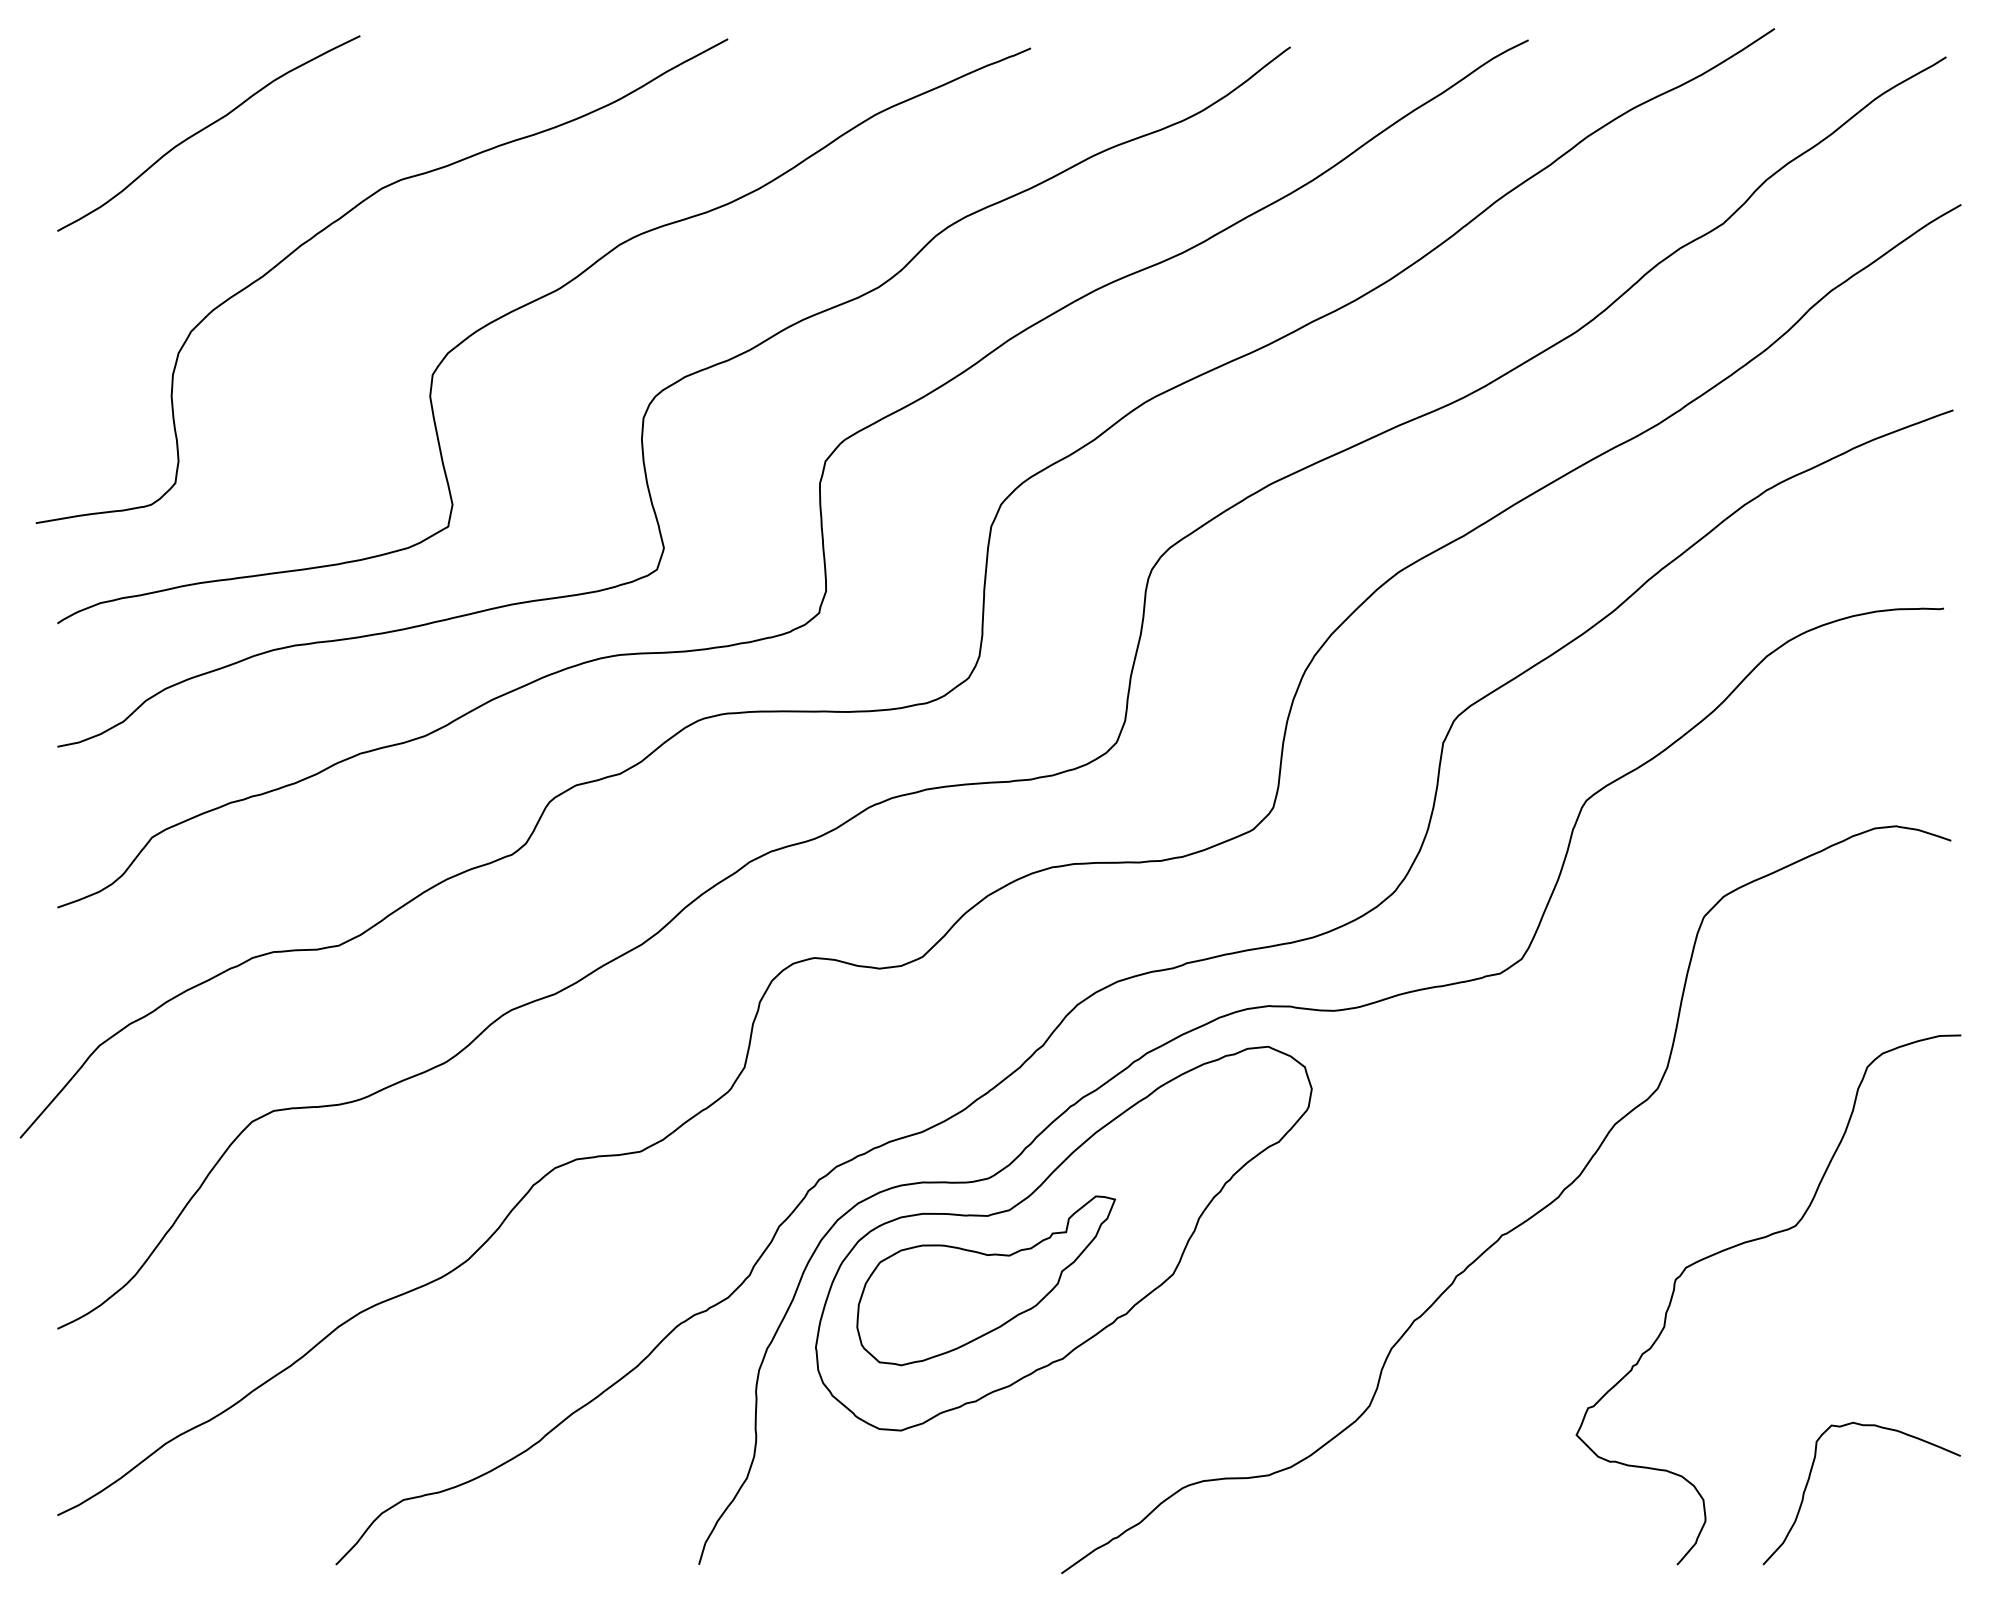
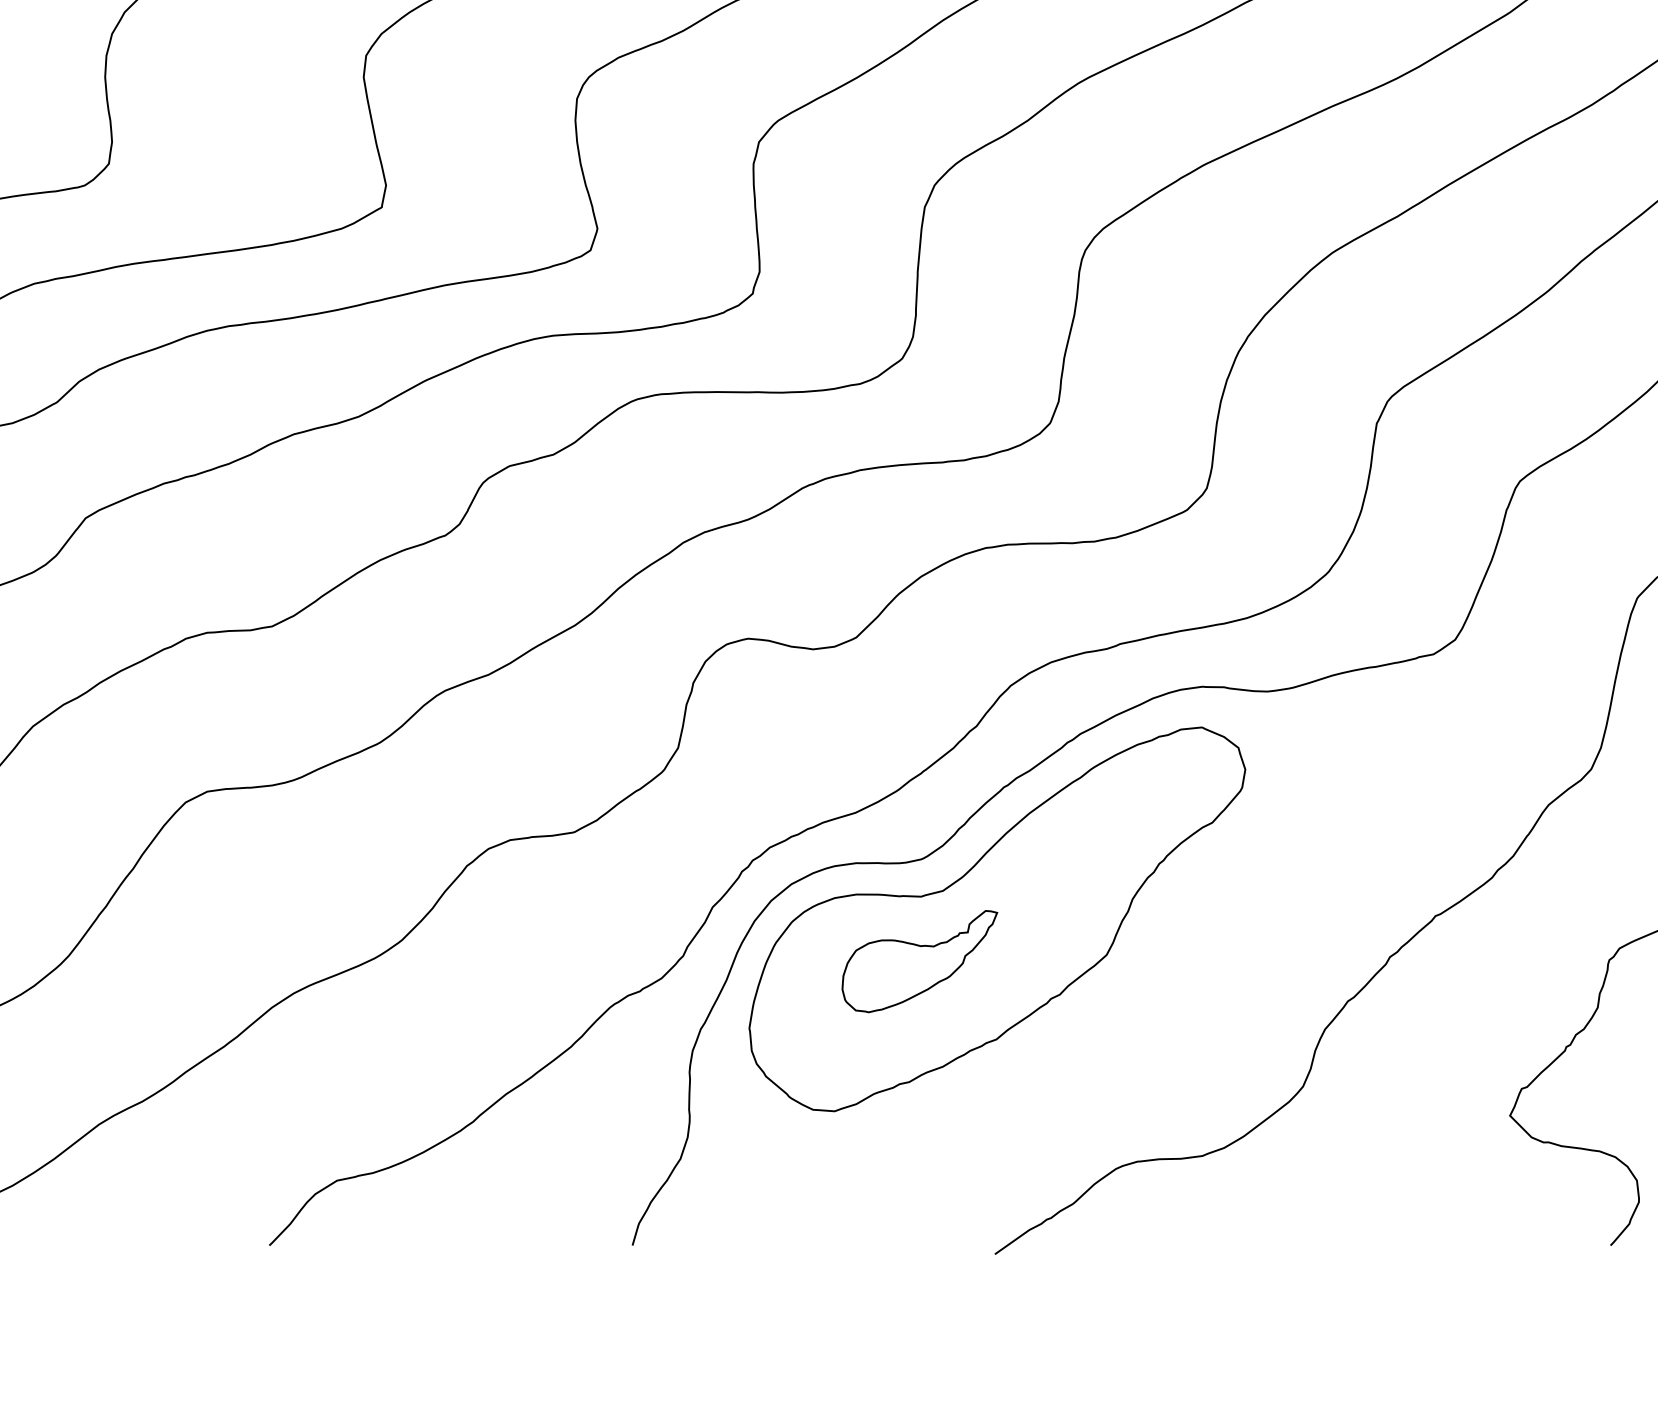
part: (986, 1280) -> (920, 961), size x0.6

